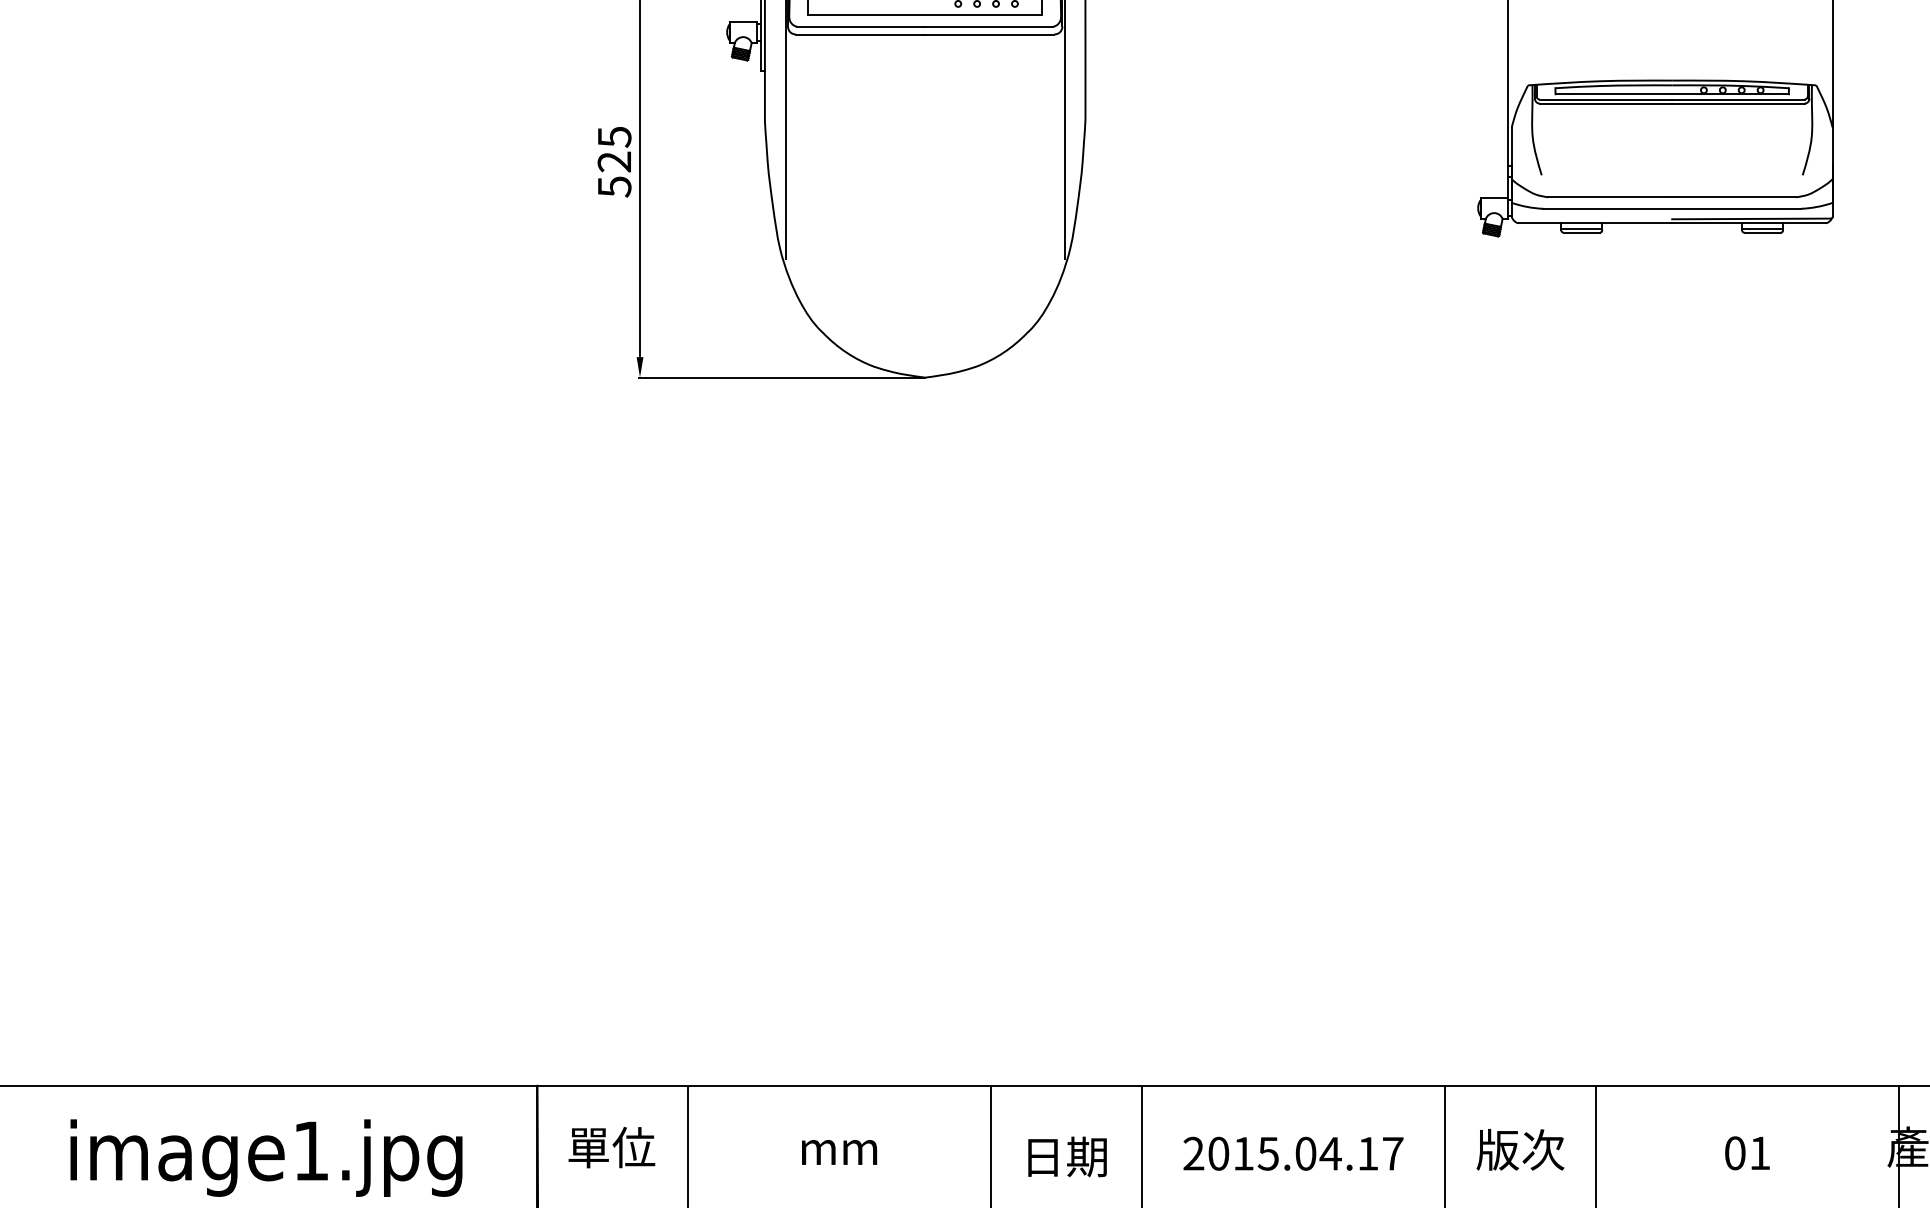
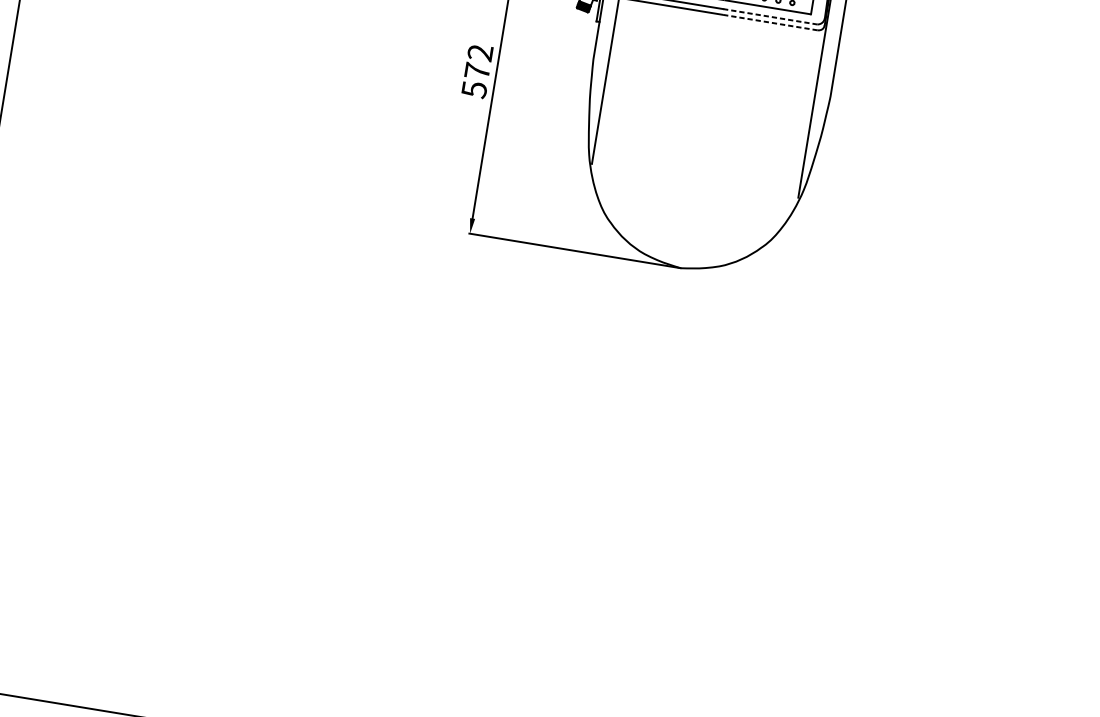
line: (989, 26) -> (770, 16), solid -> dashed
line: (989, 34) -> (769, 22), solid -> dashed
text: (614, 149) -> (478, 62), 525 -> 572

